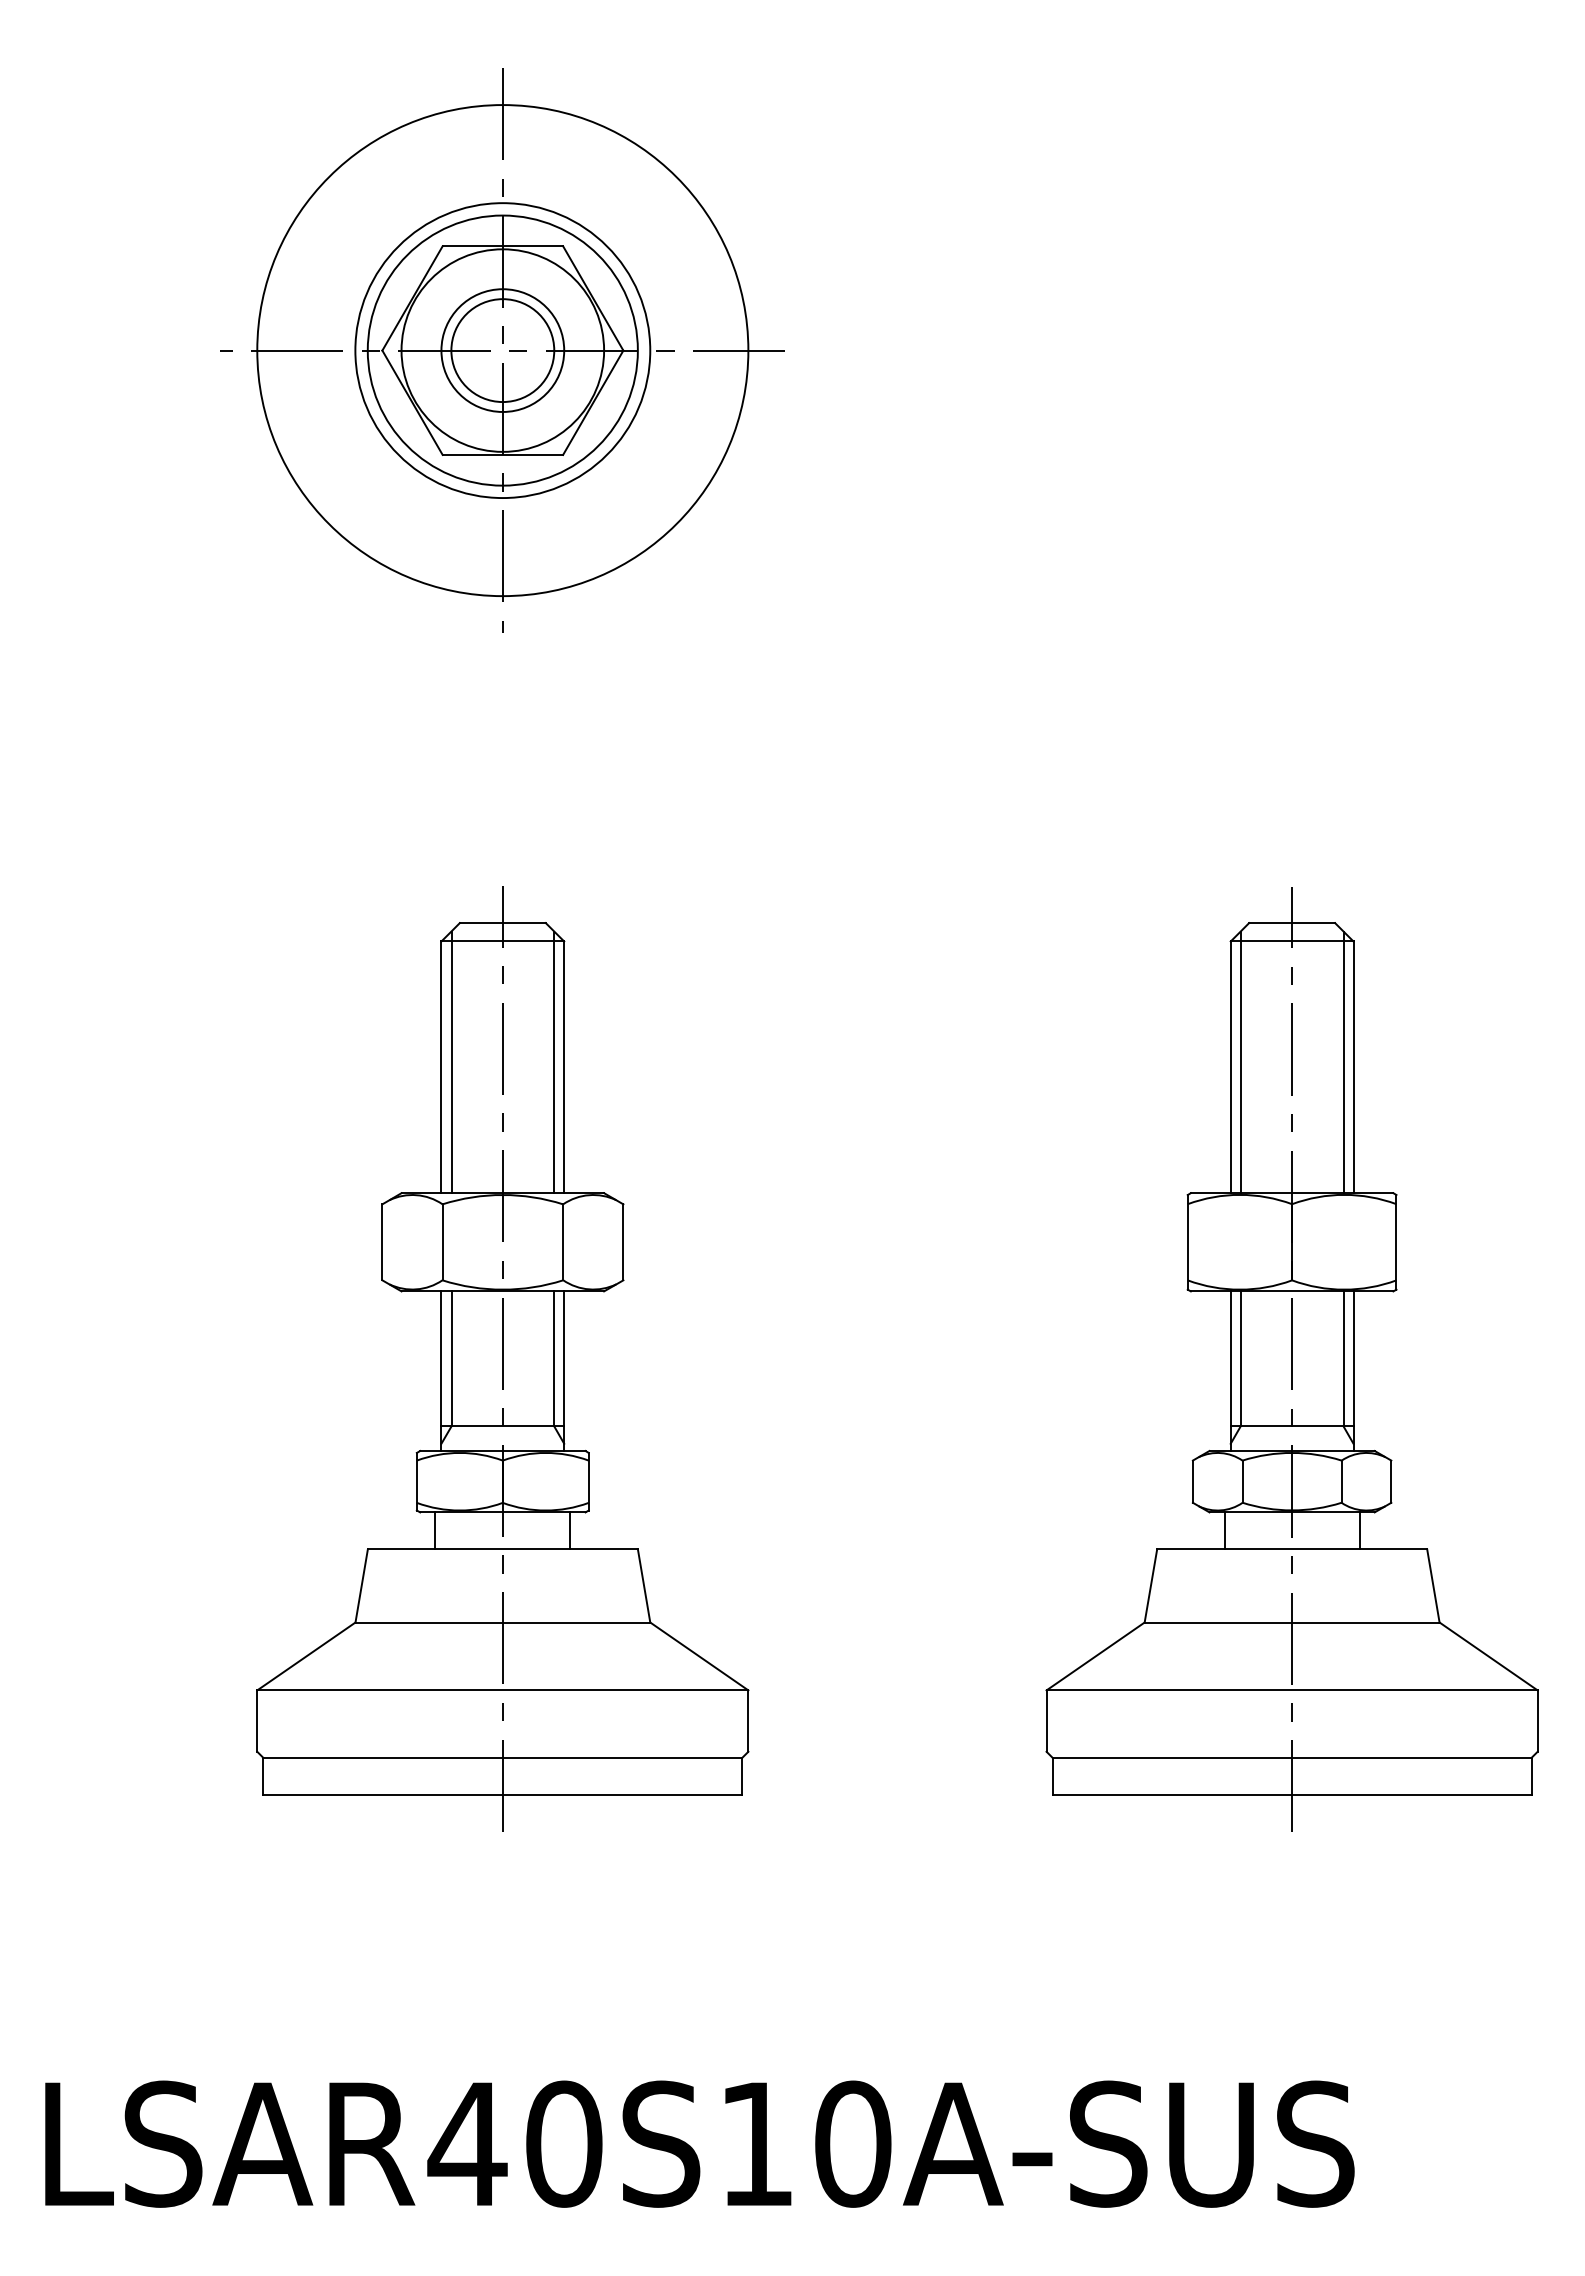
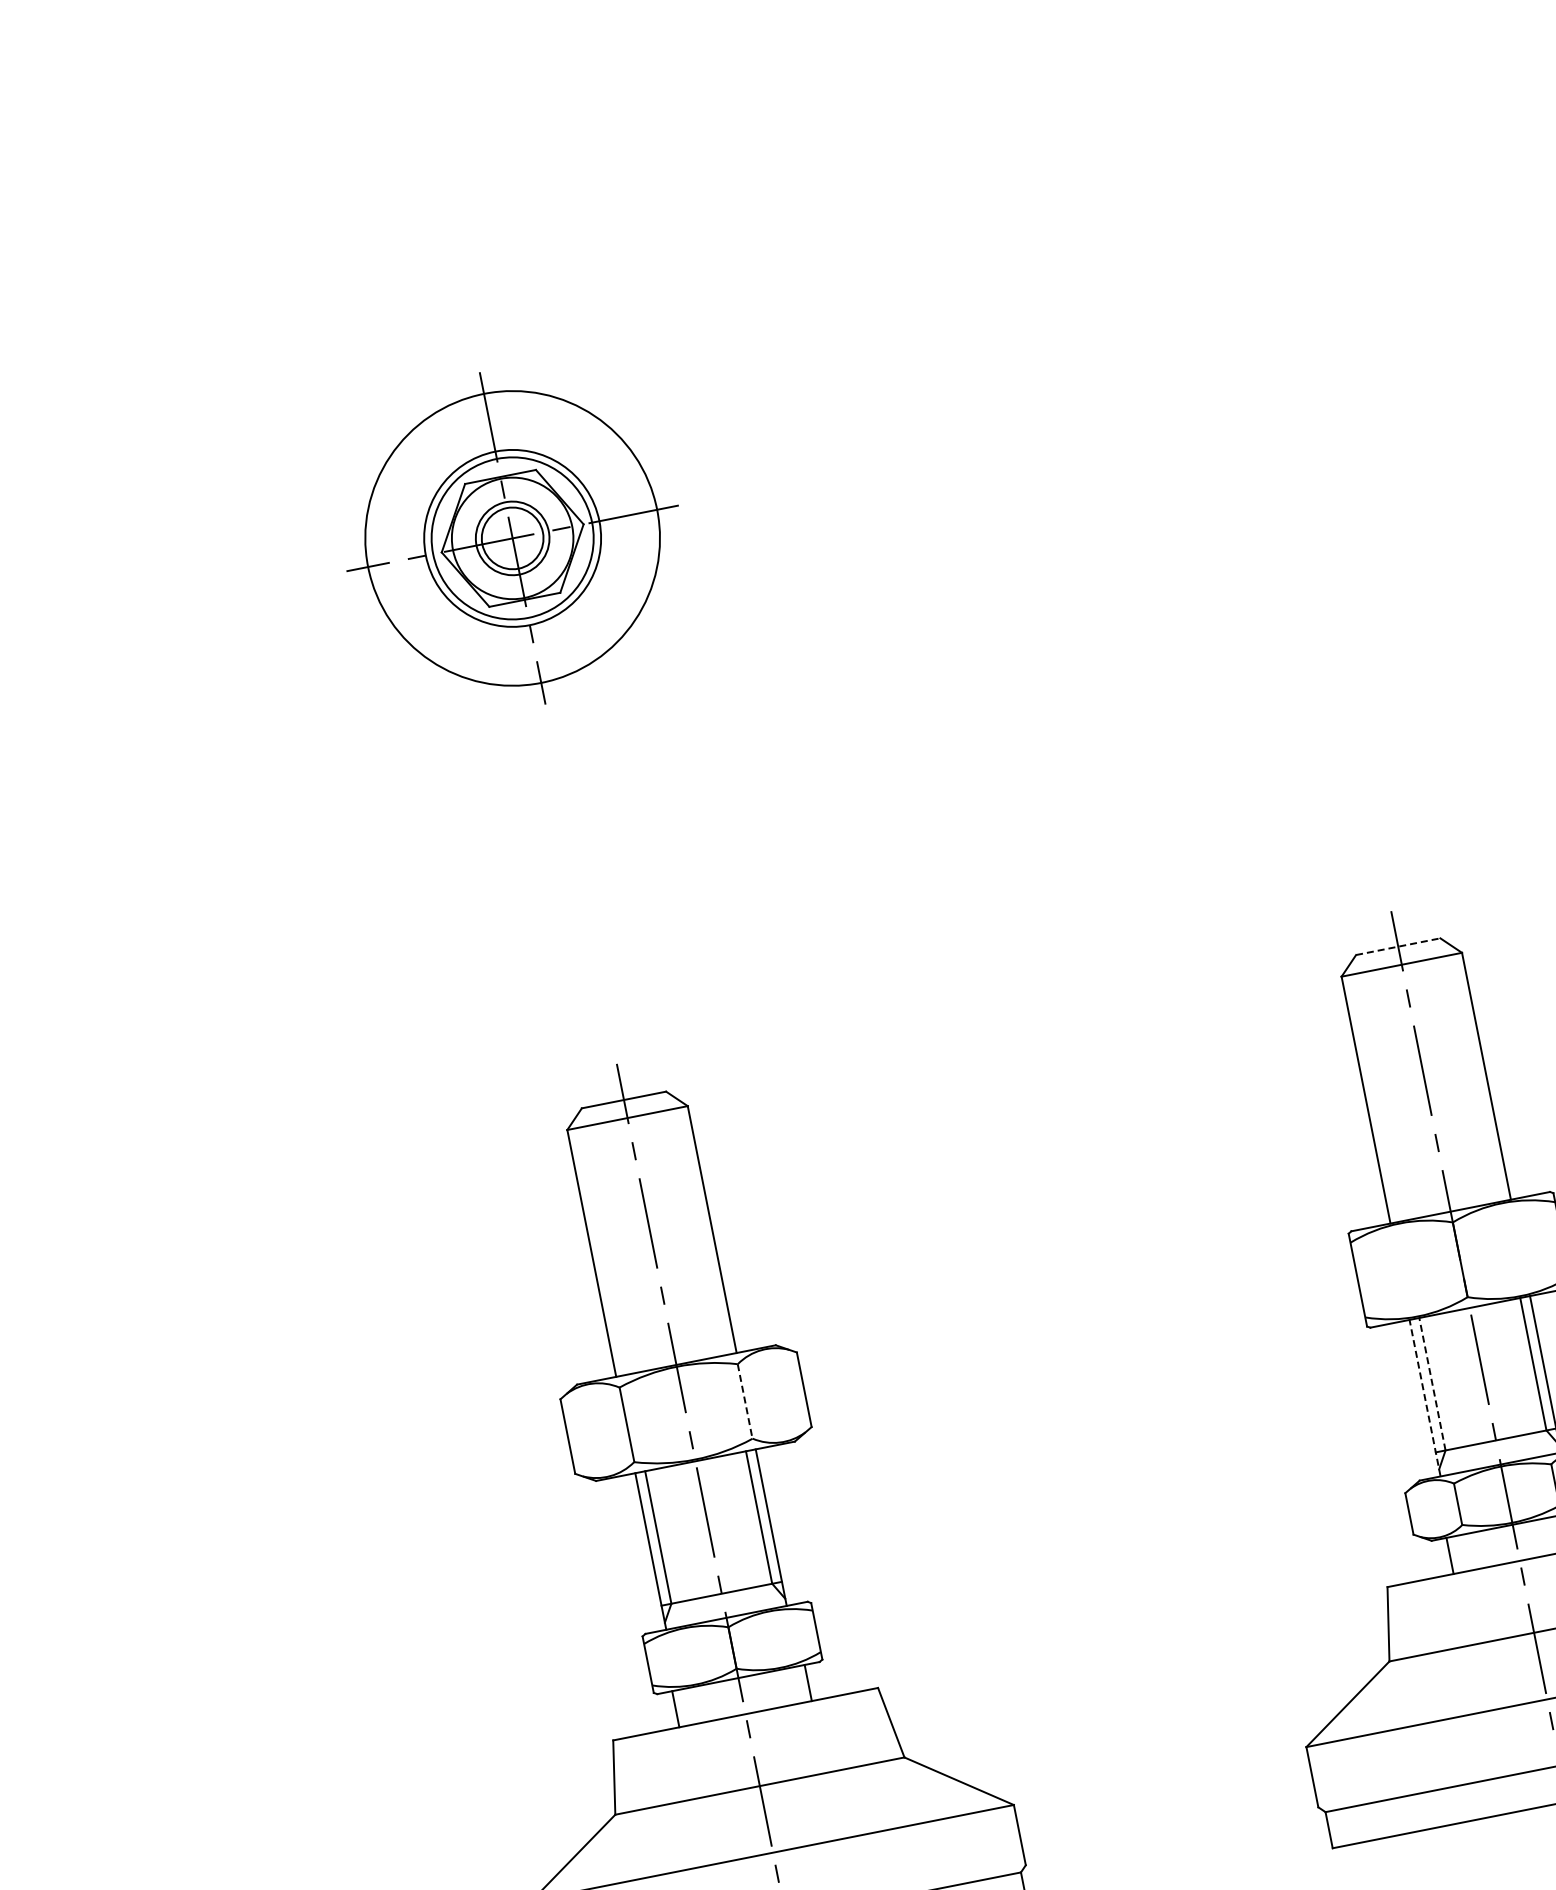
part: (502, 350) -> (512, 538), size x0.6
line: (1292, 923) -> (1398, 947), solid -> dashed
line: (451, 1062) -> (600, 1246), removed
line: (554, 1062) -> (701, 1226), removed
line: (1240, 1062) -> (1374, 1093), removed
line: (1343, 1062) -> (1475, 1073), removed
line: (563, 1242) -> (745, 1401), solid -> dashed
line: (1240, 1358) -> (1432, 1383), solid -> dashed
line: (1230, 1371) -> (1424, 1398), solid -> dashed

